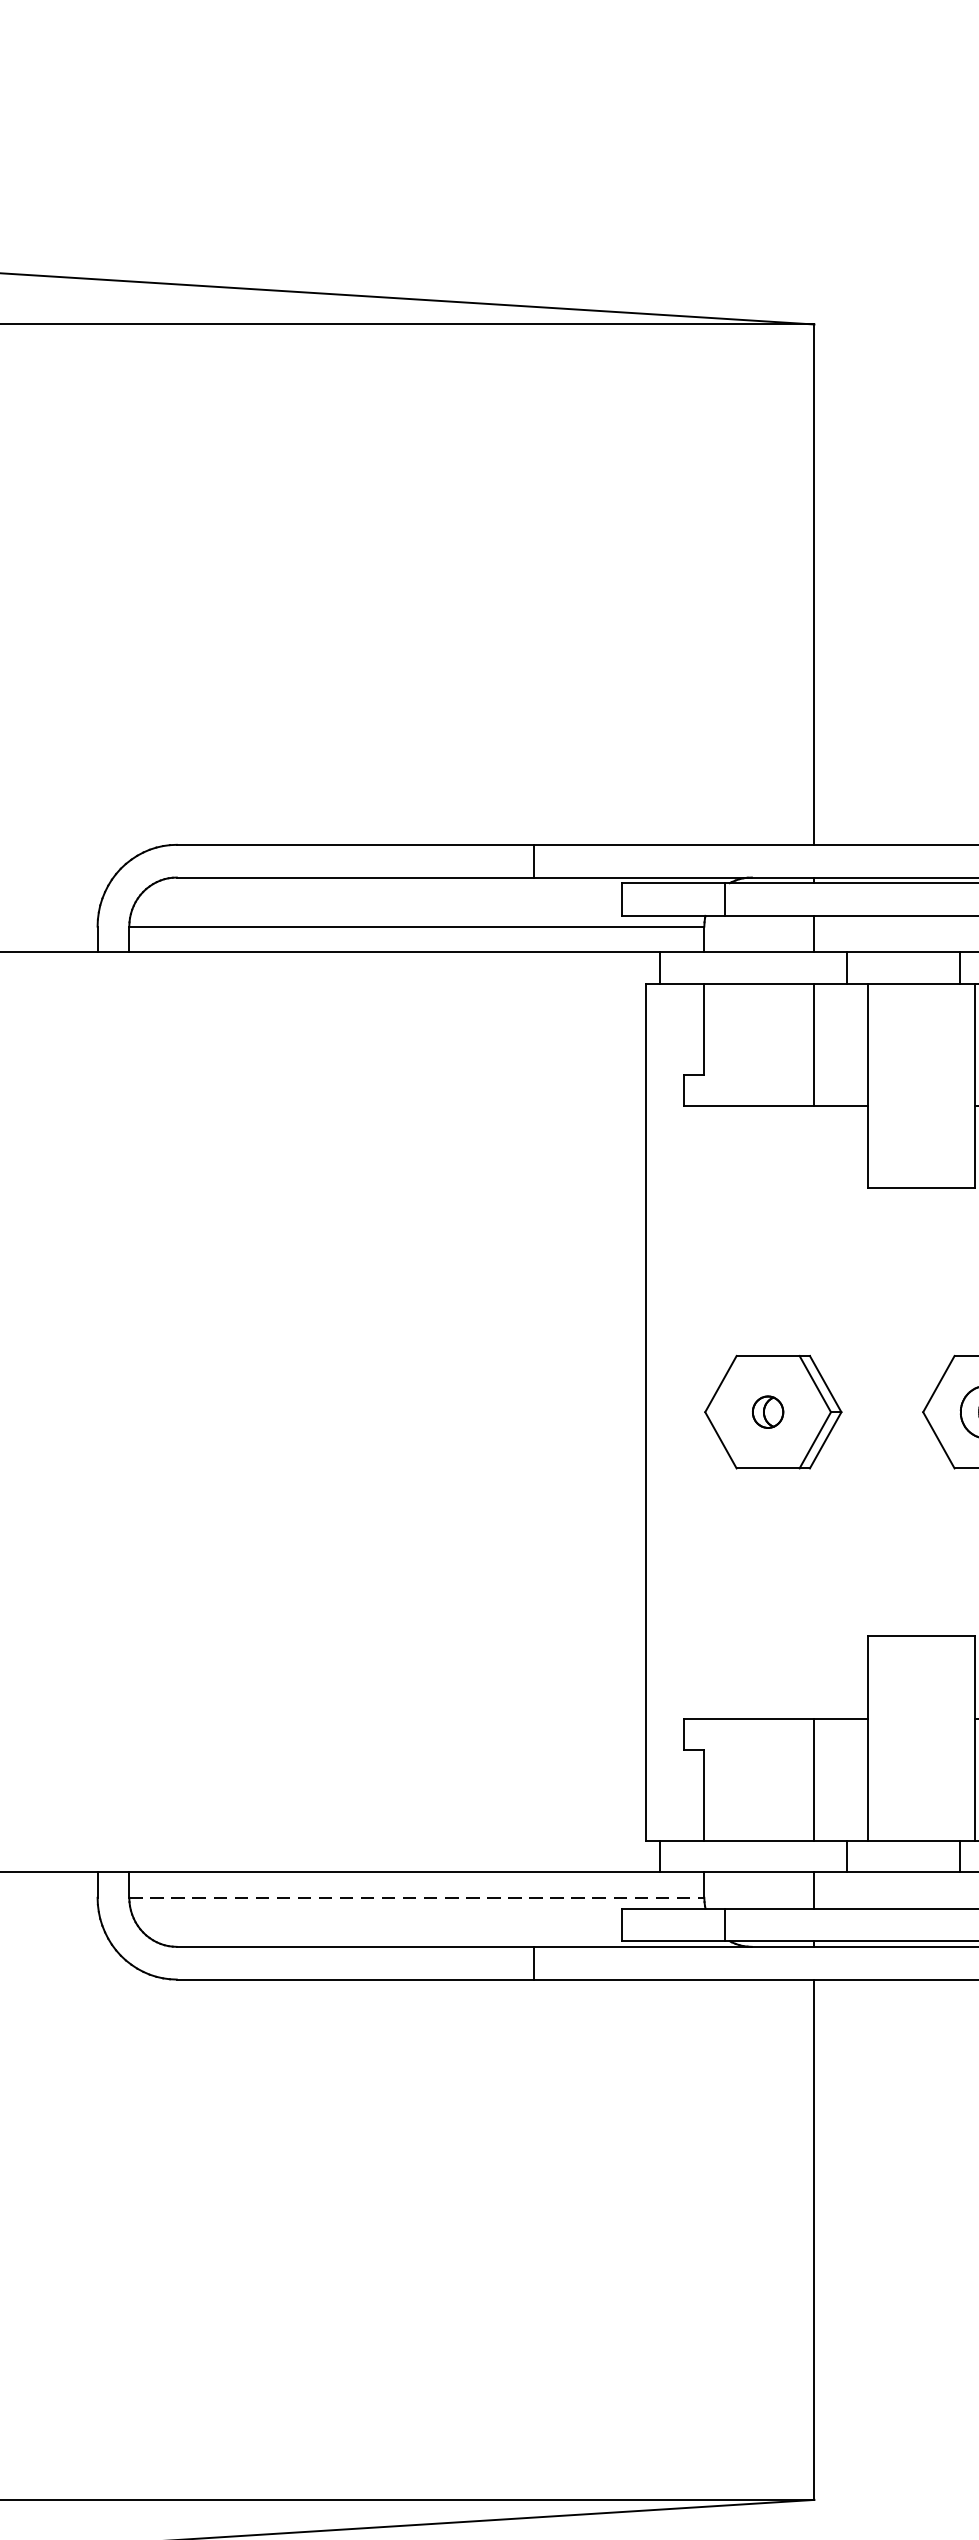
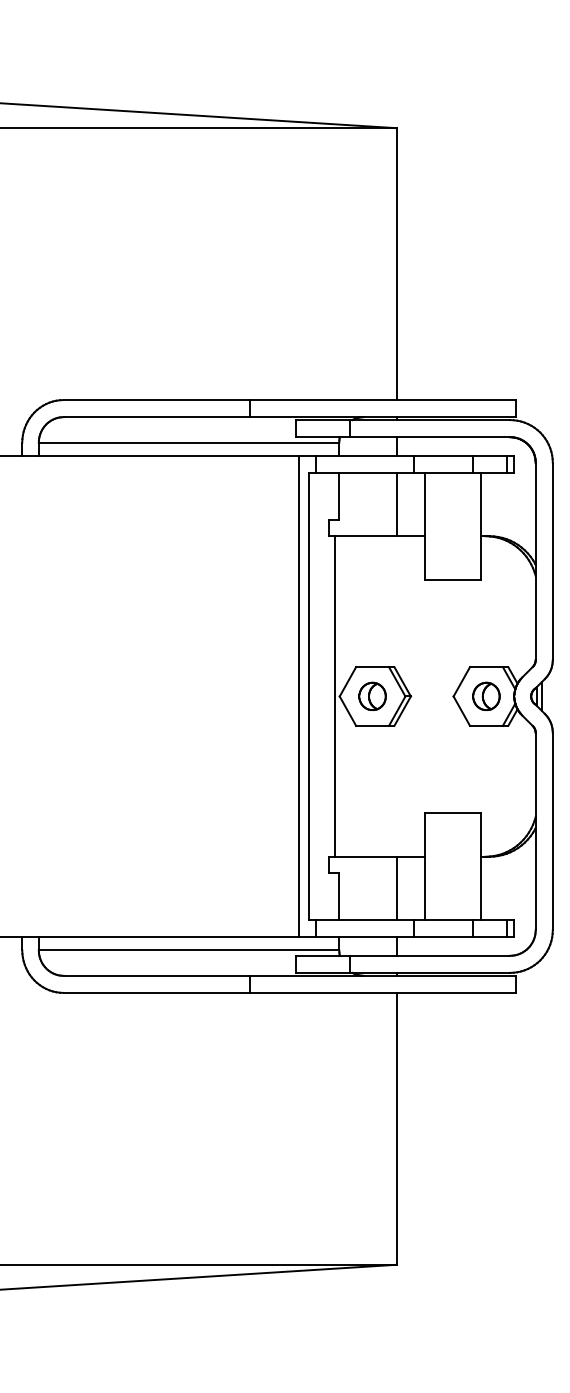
line: (628, 1412) -> (299, 696), added
line: (697, 1412) -> (335, 696), added
part: (767, 1412) -> (372, 696), size x1.67
line: (417, 1898) -> (189, 950), dashed -> solid

